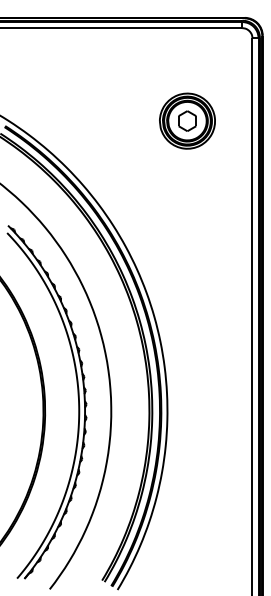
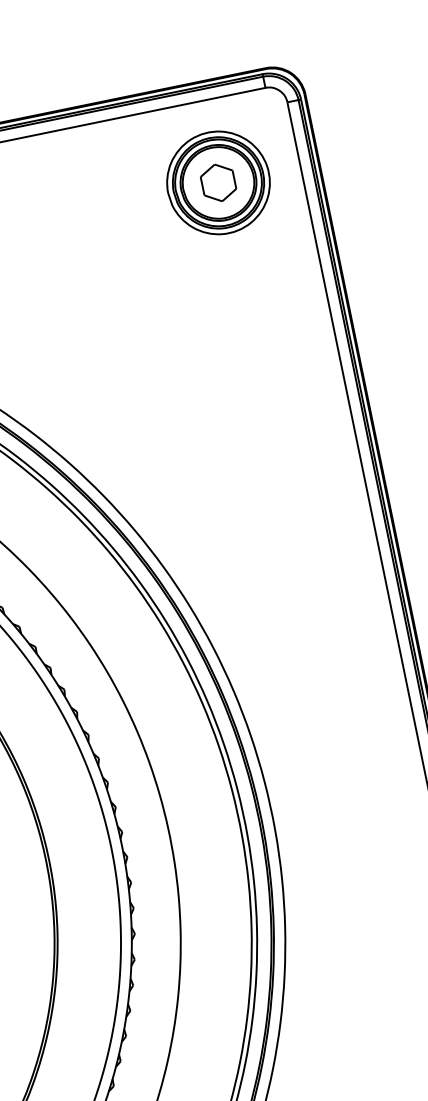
part: (187, 120) -> (218, 181), moved

